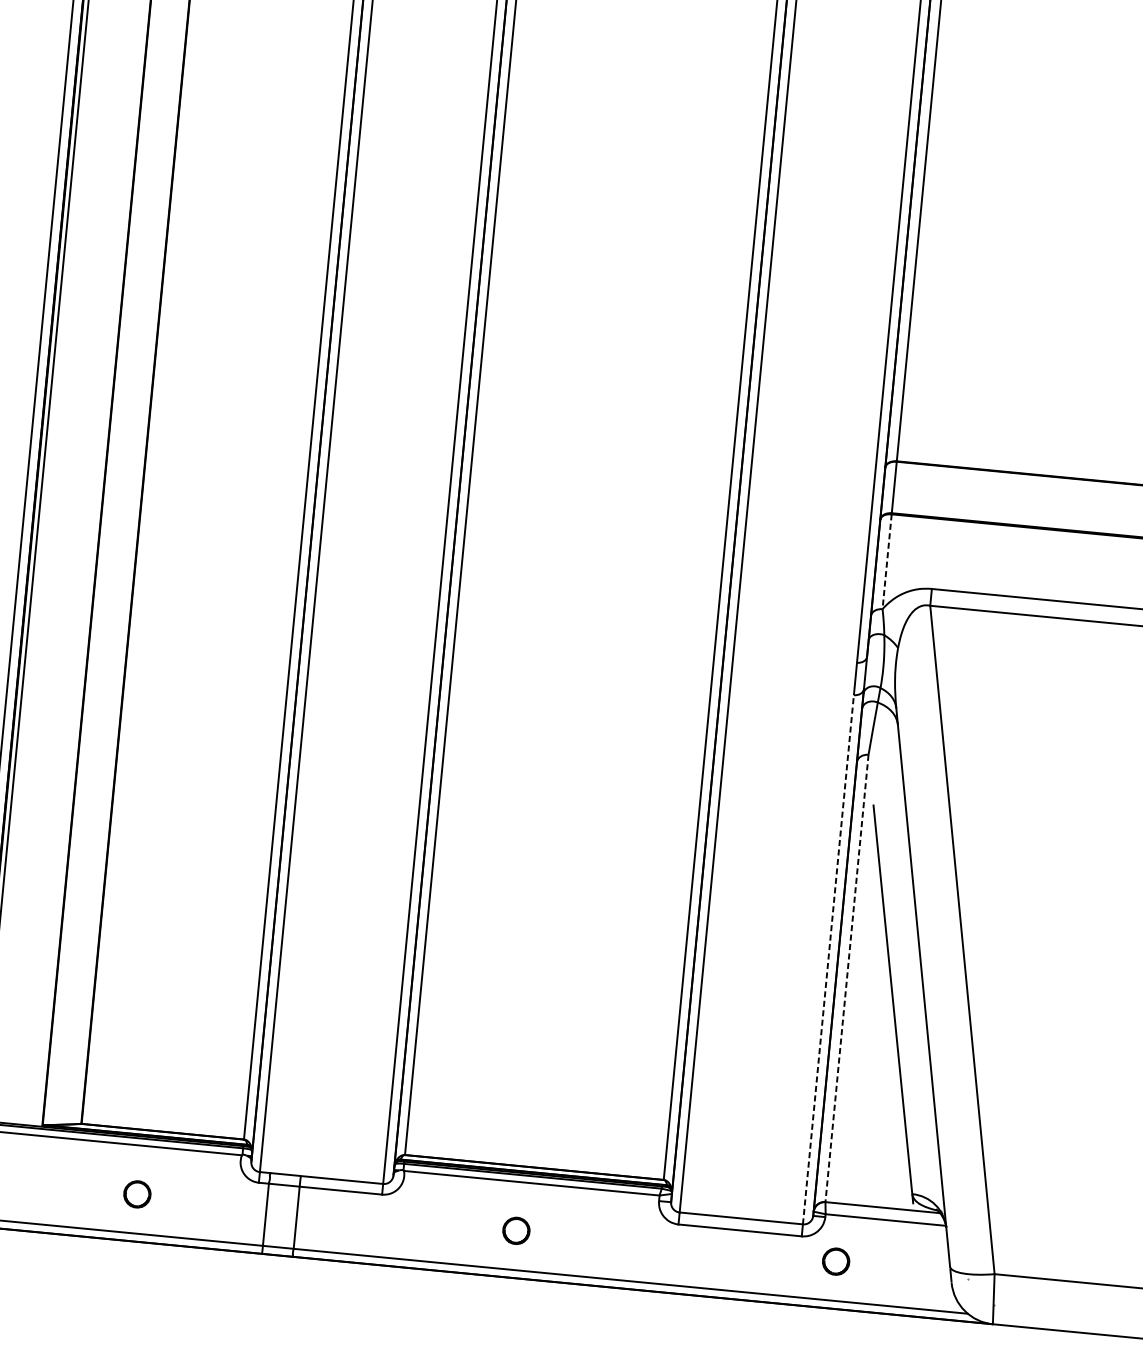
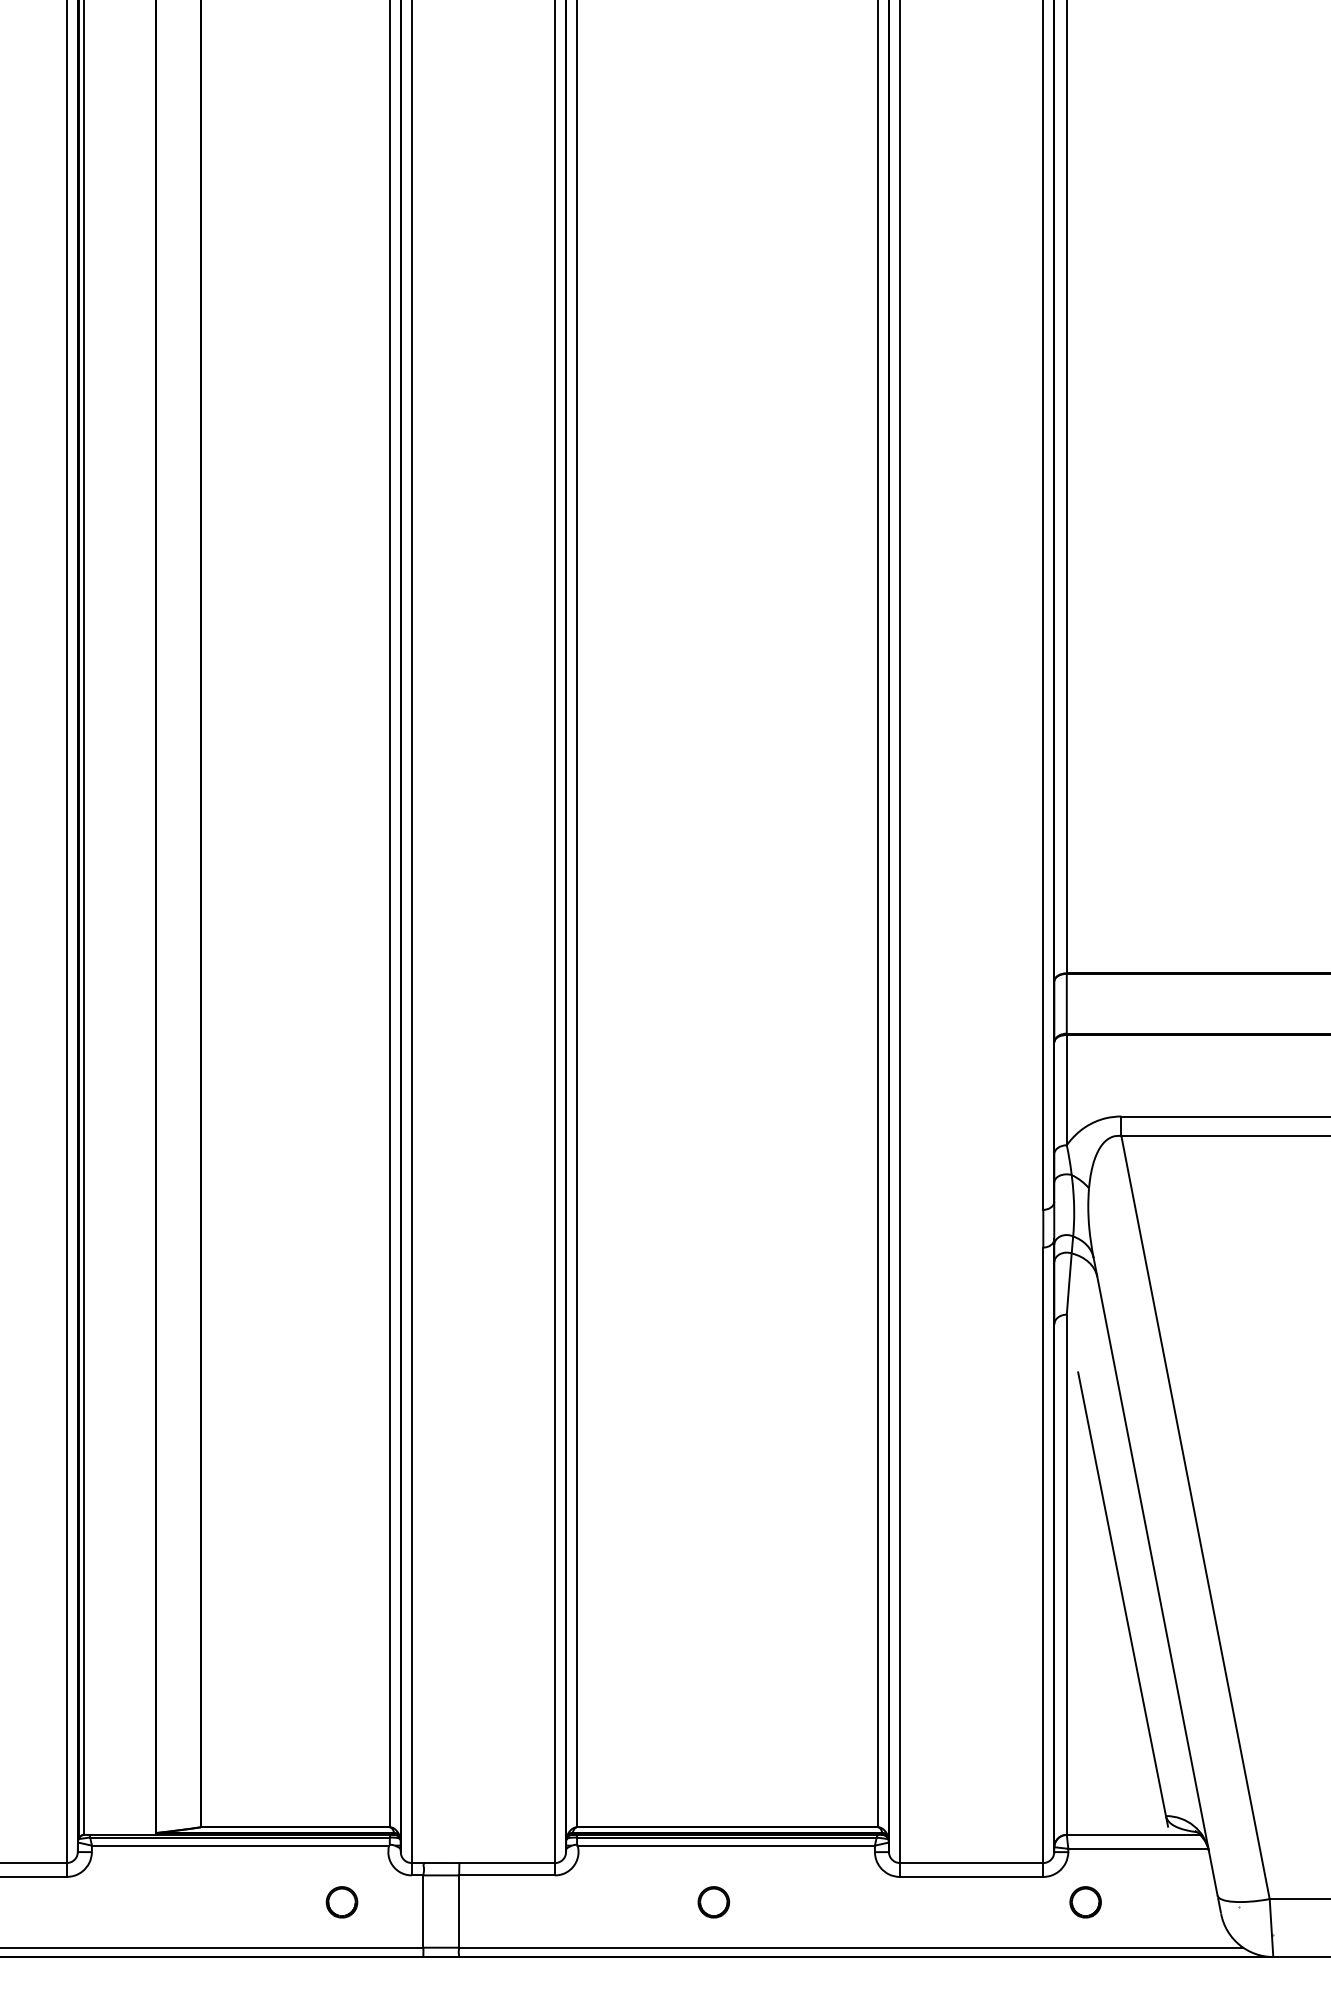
line: (886, 562) -> (1066, 1090), dashed -> solid
line: (828, 959) -> (1043, 1555), dashed -> solid
line: (846, 979) -> (1066, 1575), dashed -> solid
part: (136, 1194) -> (341, 1902), moved

